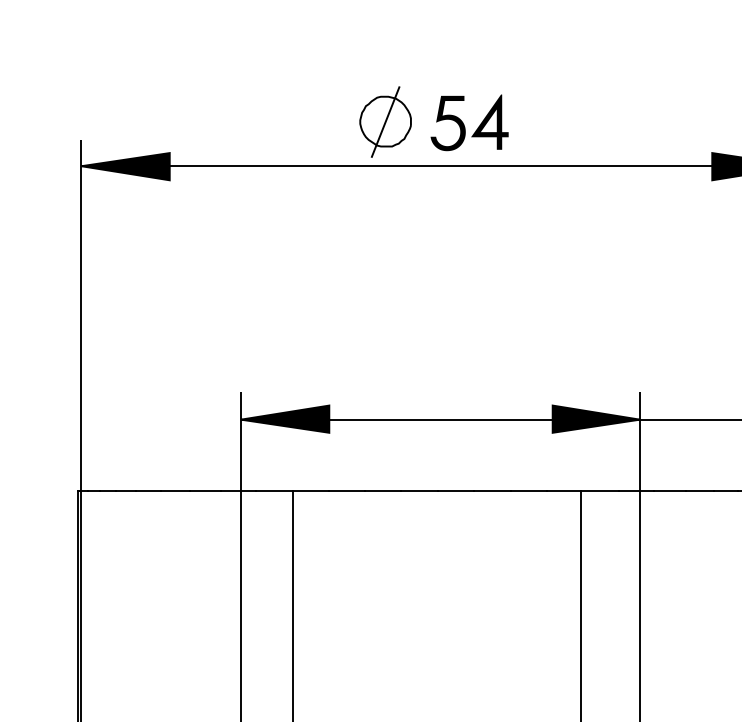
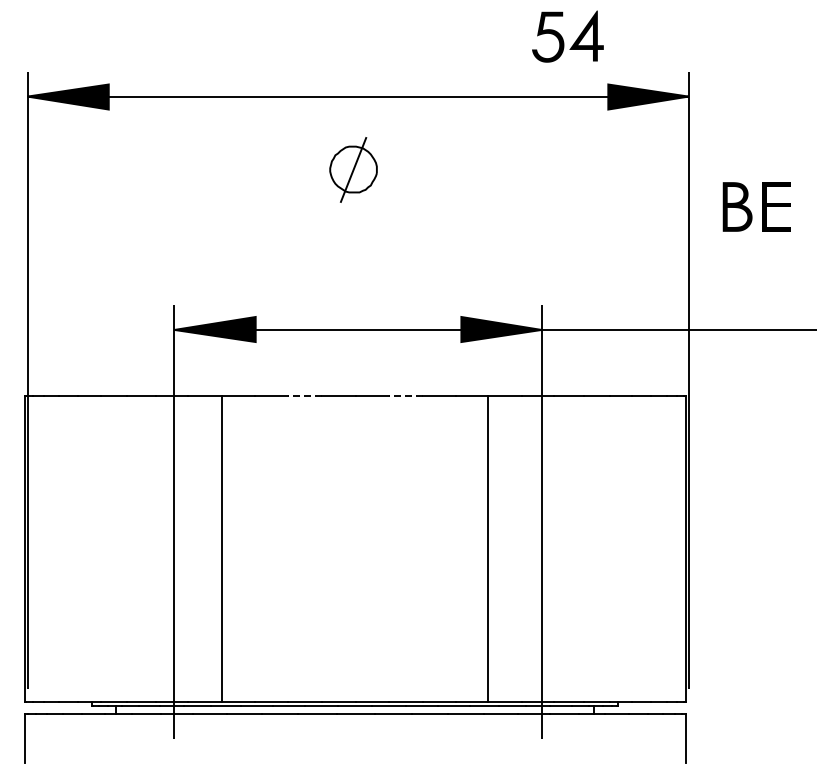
part: (385, 121) -> (353, 169), moved
part: (469, 122) -> (567, 36), moved
line: (382, 490) -> (304, 395), solid -> dashed
line: (493, 490) -> (406, 395), solid -> dashed

